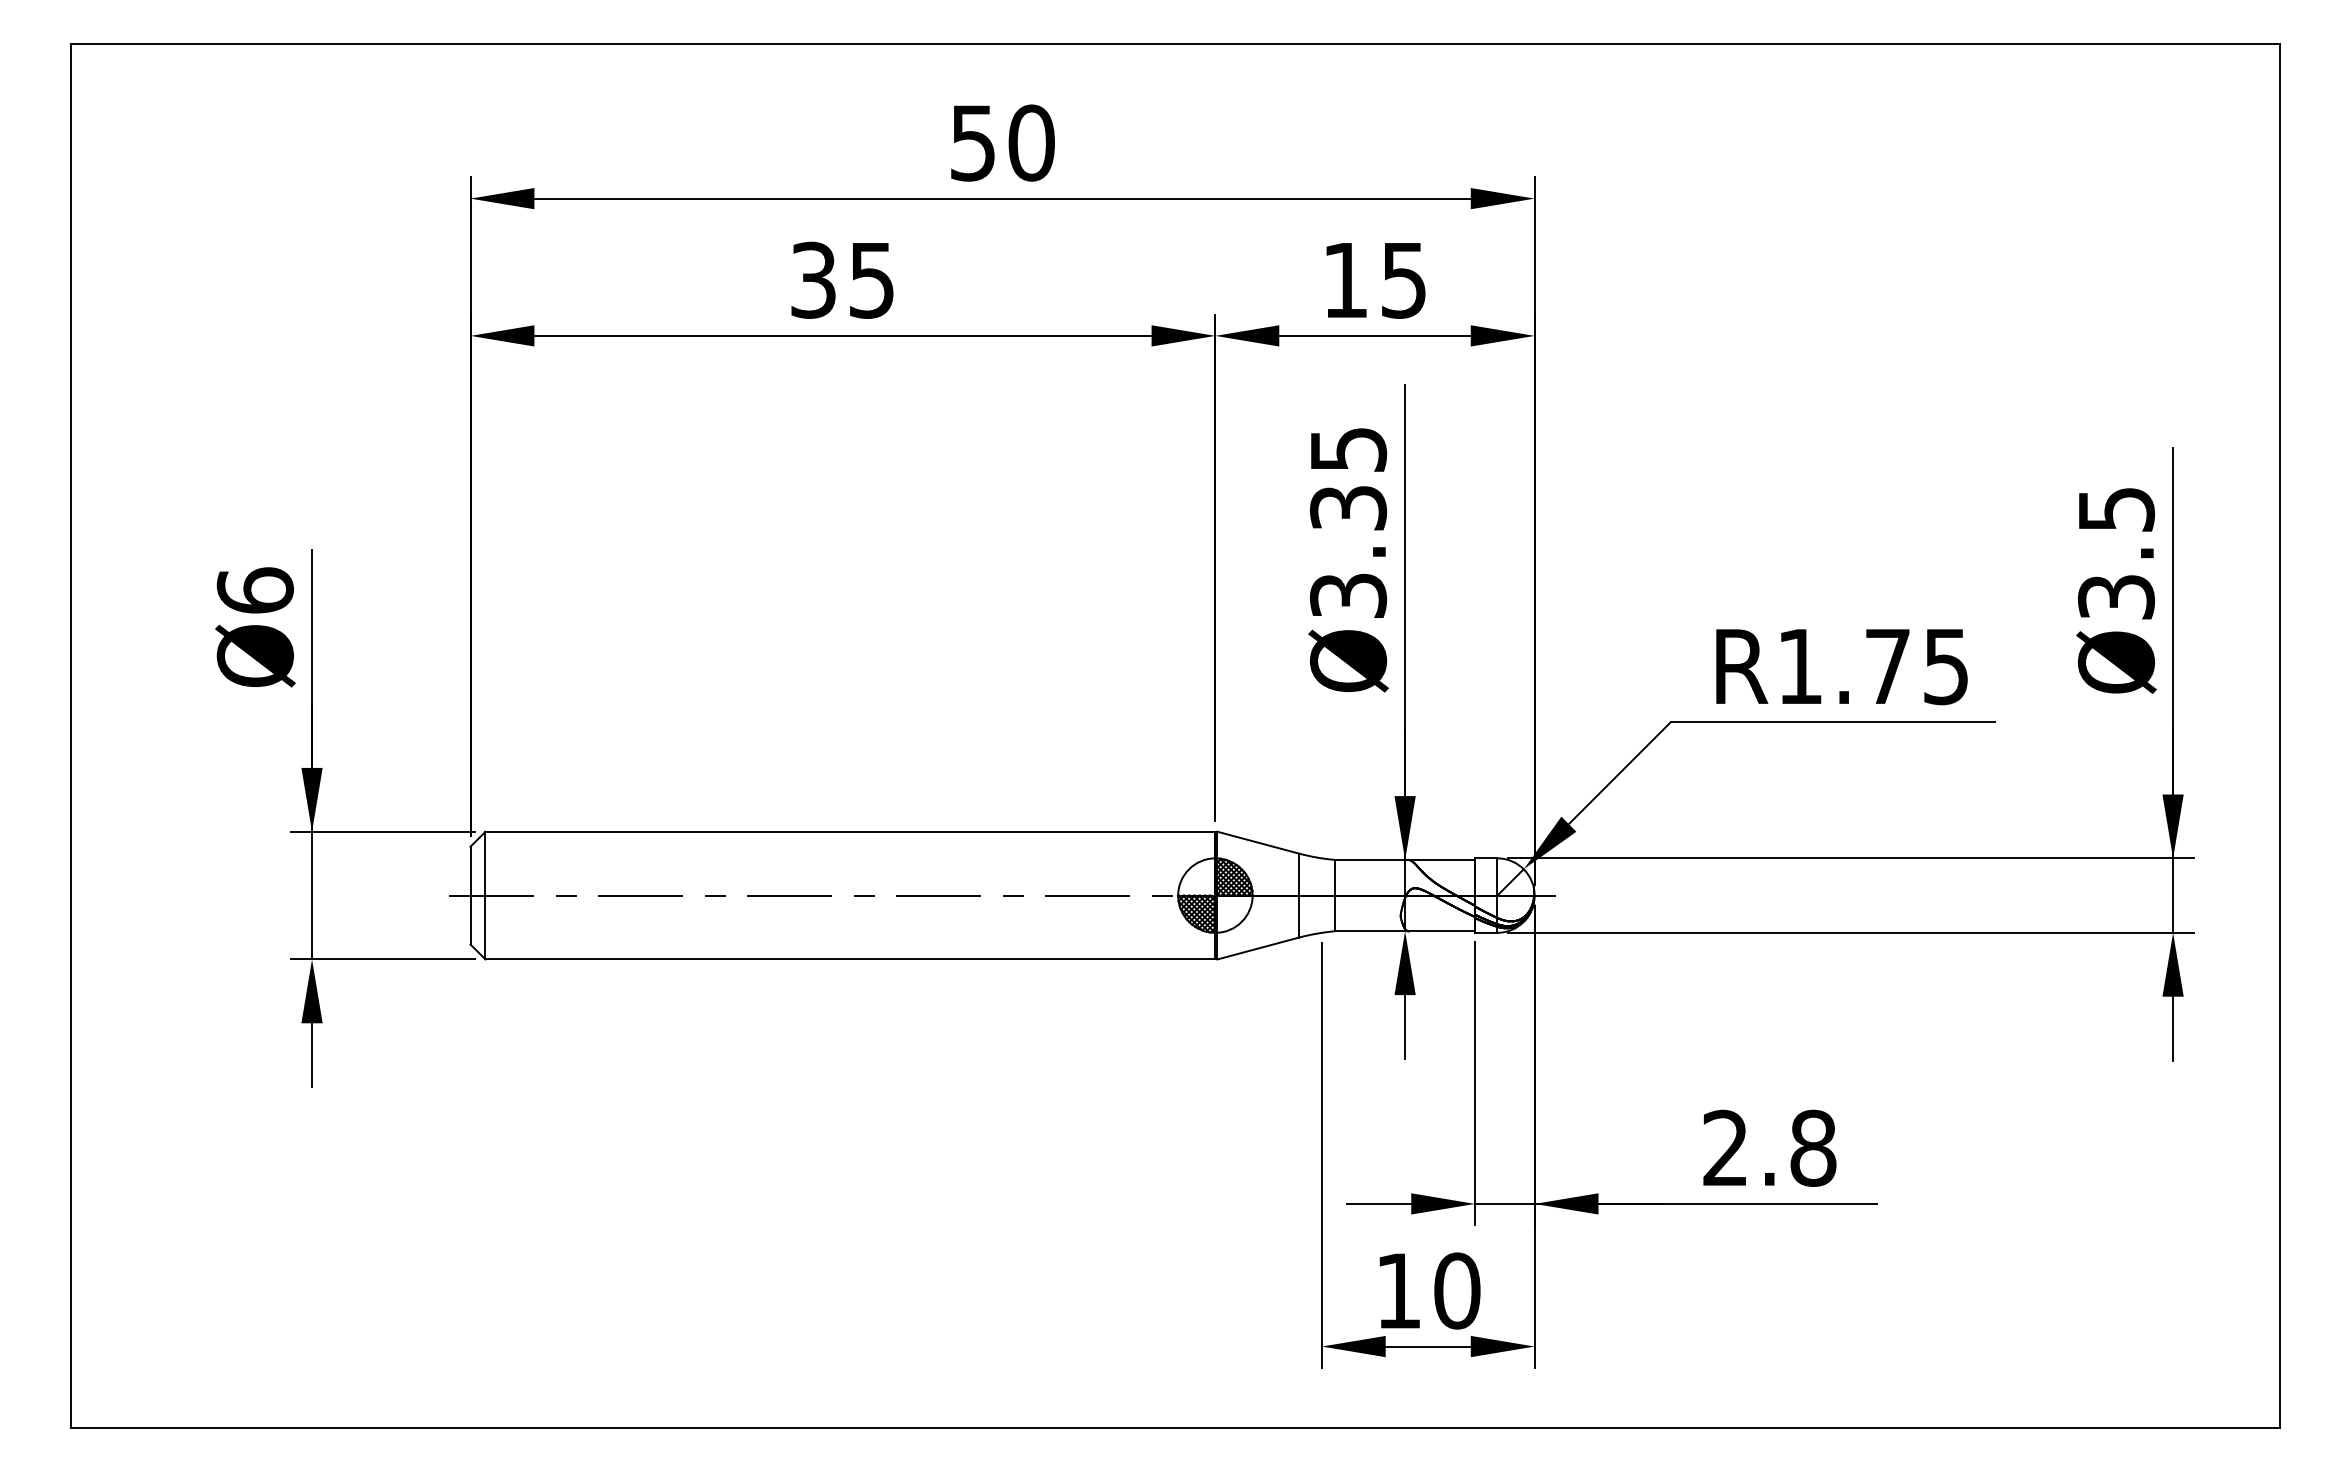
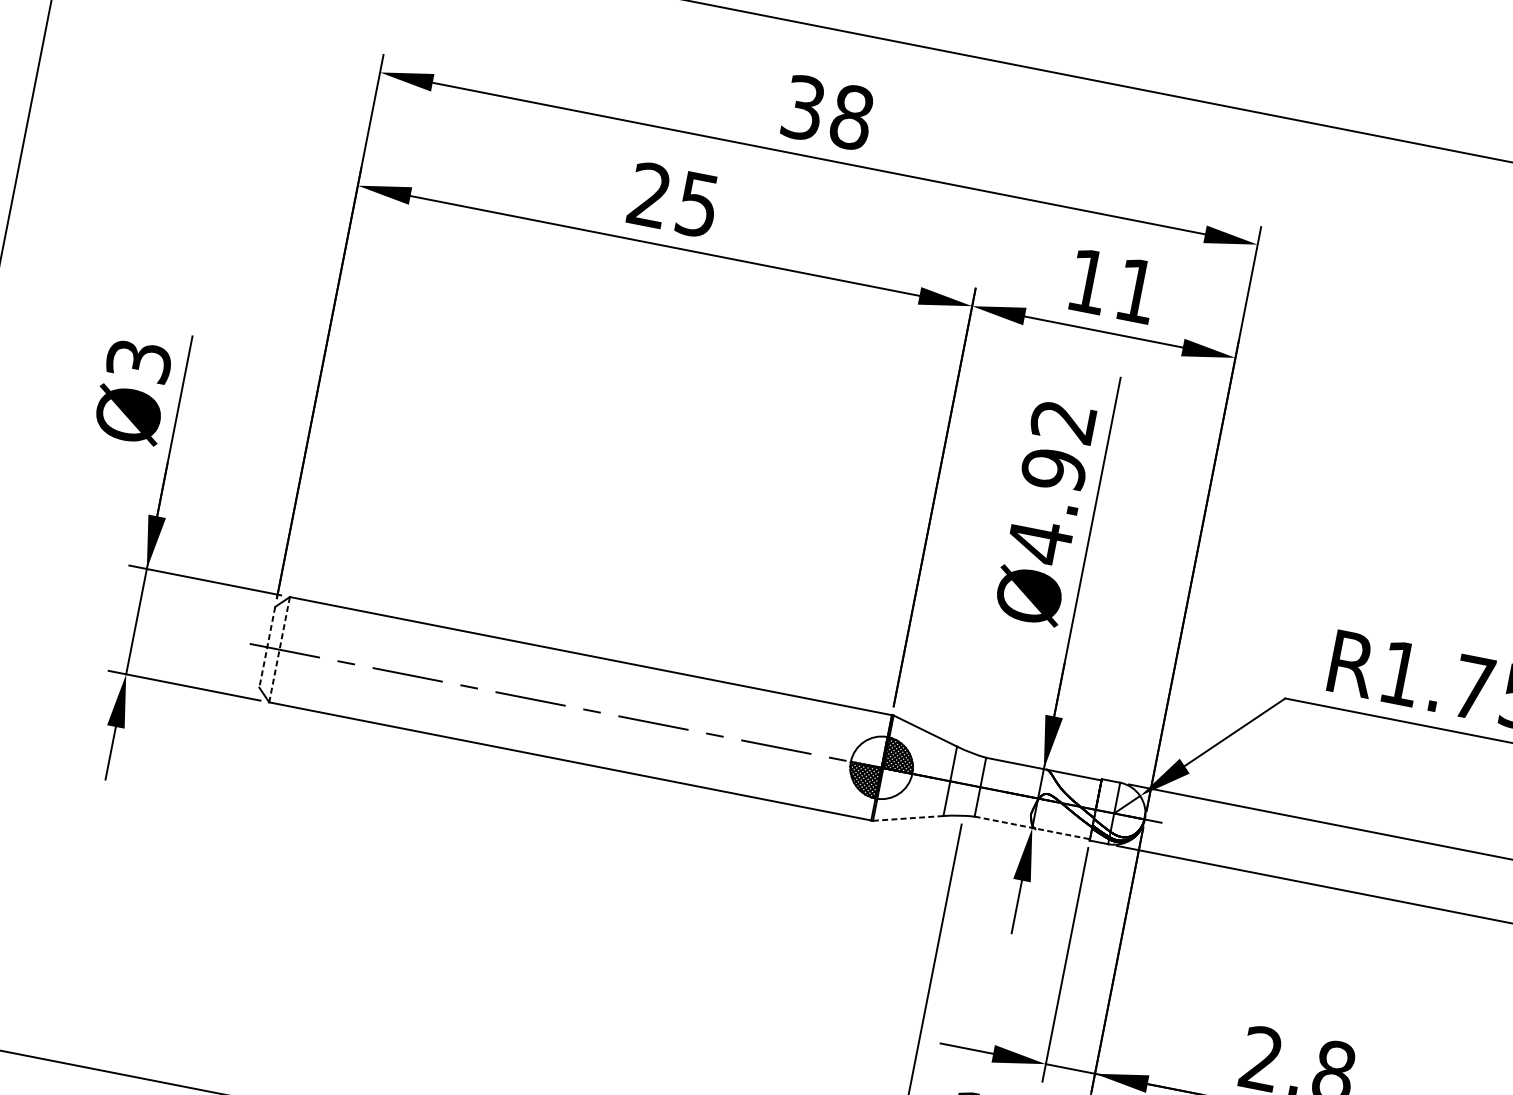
text: (1002, 142) -> (827, 112), 50 -> 38
text: (813, 279) -> (649, 194), 35 -> 25
text: (1403, 280) -> (1136, 290), 15 -> 11
text: (1348, 524) -> (1051, 483), Ø3.35 -> Ø4.92
text: (254, 590) -> (138, 360), Ø6 -> Ø3
line: (470, 895) -> (267, 647), solid -> dashed
line: (485, 895) -> (279, 649), solid -> dashed
line: (1405, 931) -> (1032, 828), solid -> dashed
line: (1258, 948) -> (908, 818), solid -> dashed

